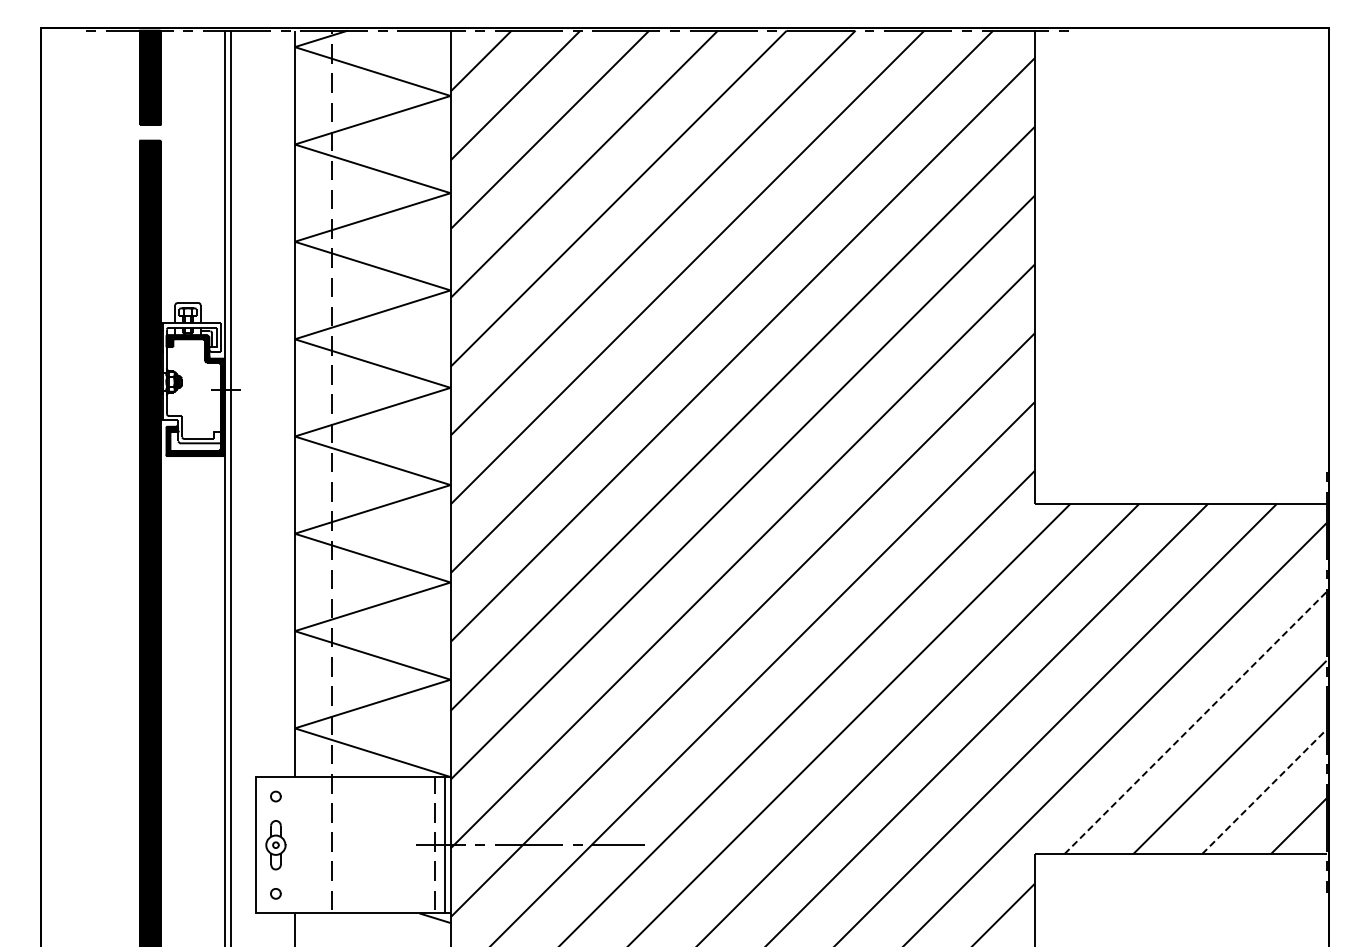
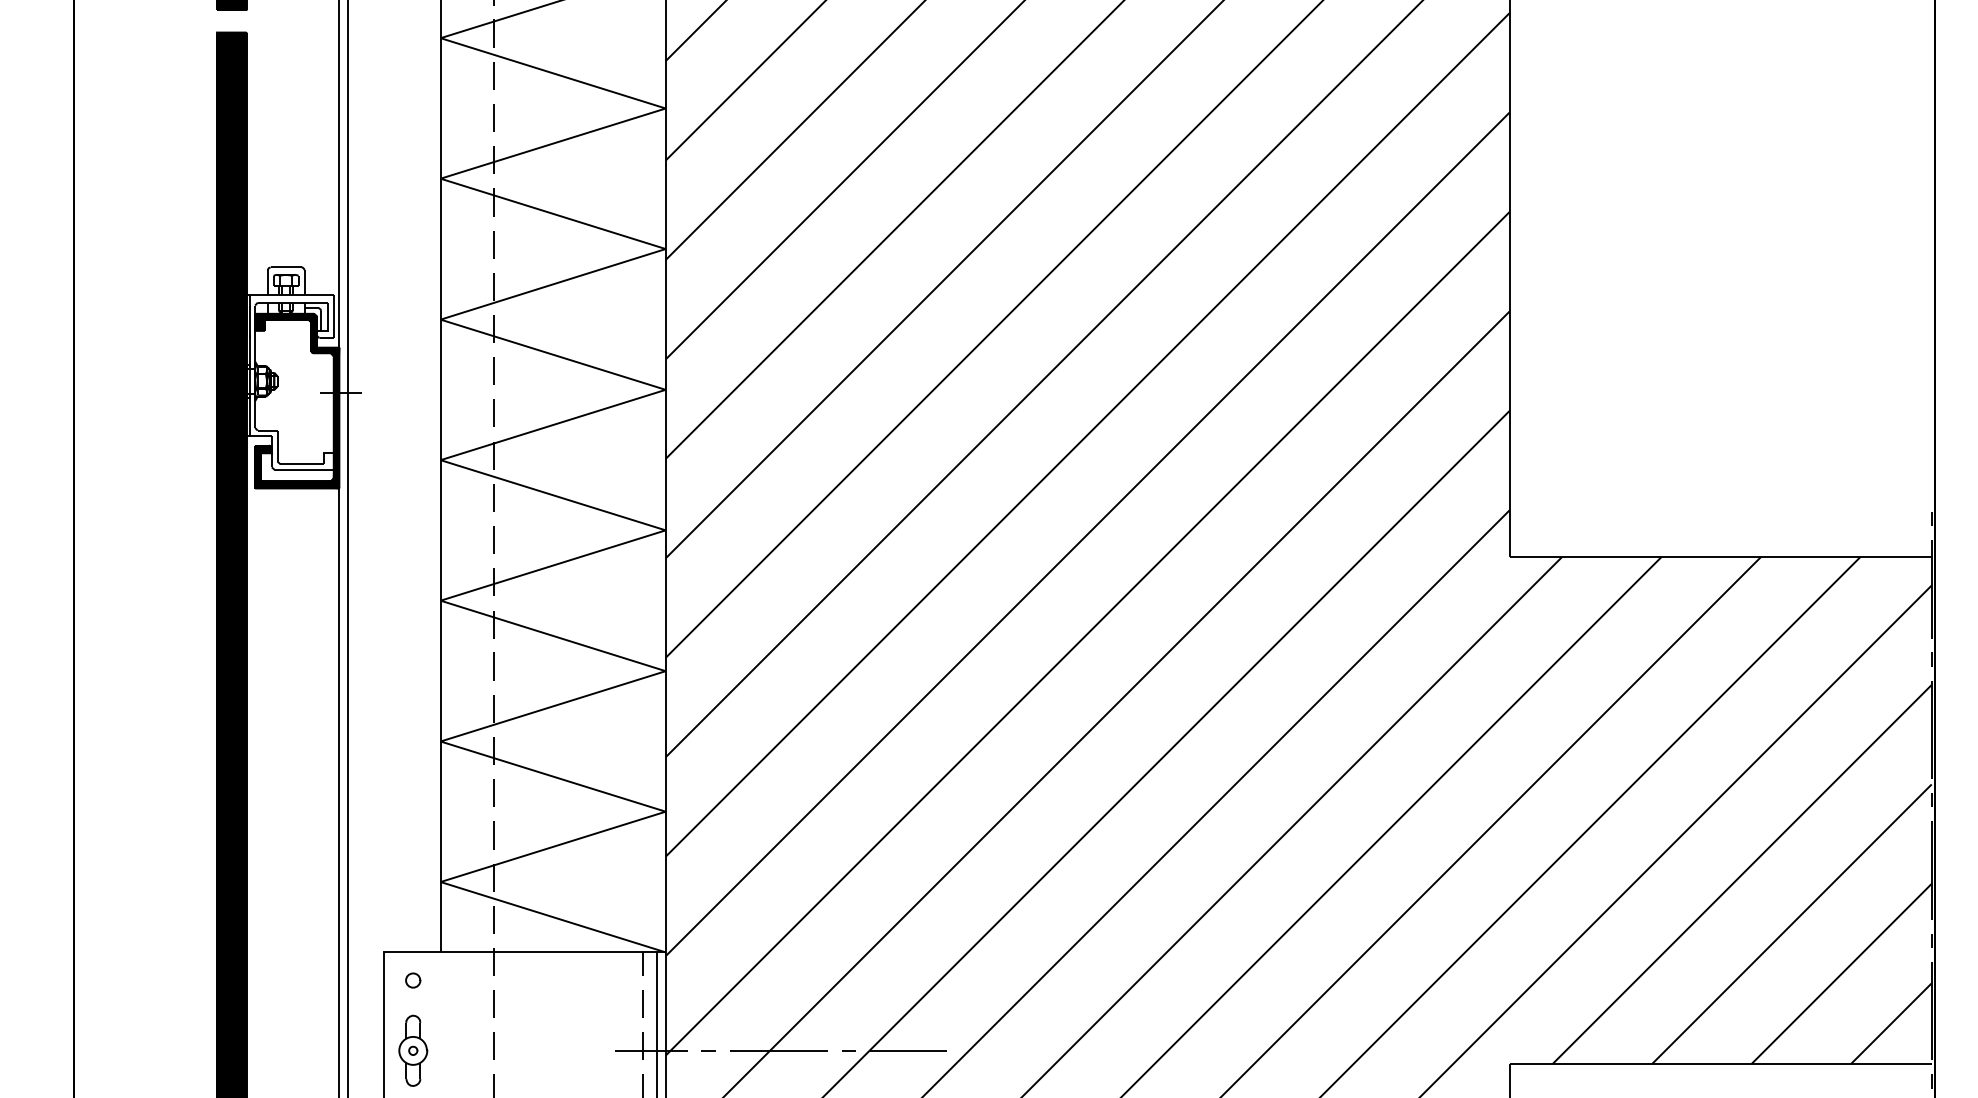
line: (1195, 722) -> (1742, 873), dashed -> solid
line: (1264, 791) -> (1842, 973), dashed -> solid

